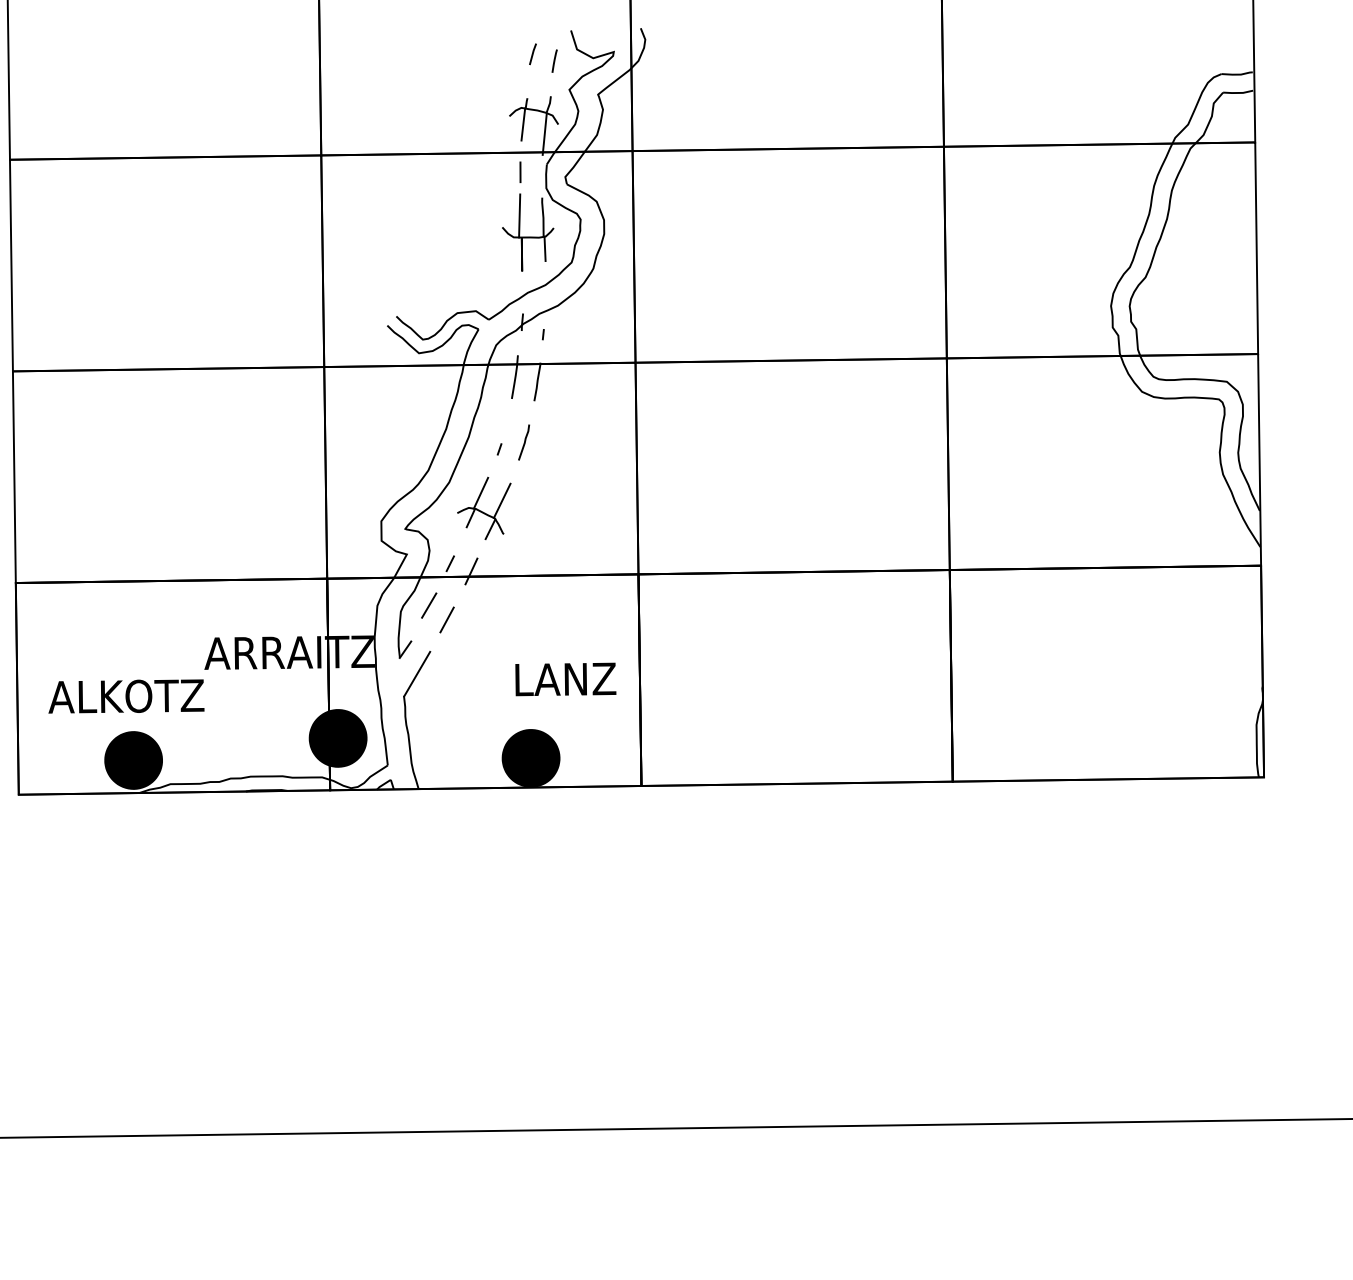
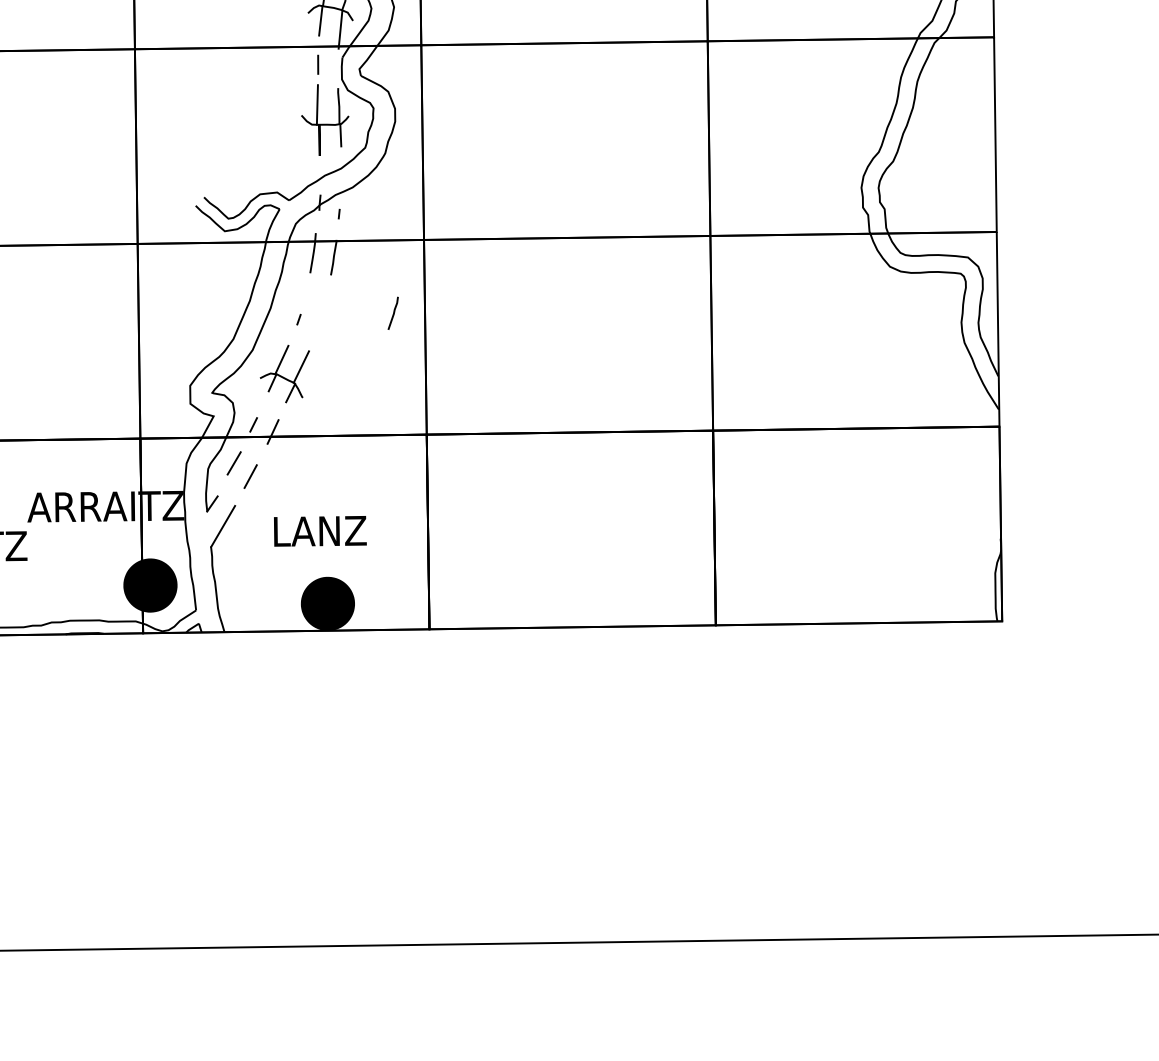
line: (524, 442) -> (393, 313), moved
text: (565, 679) -> (320, 531), moved

